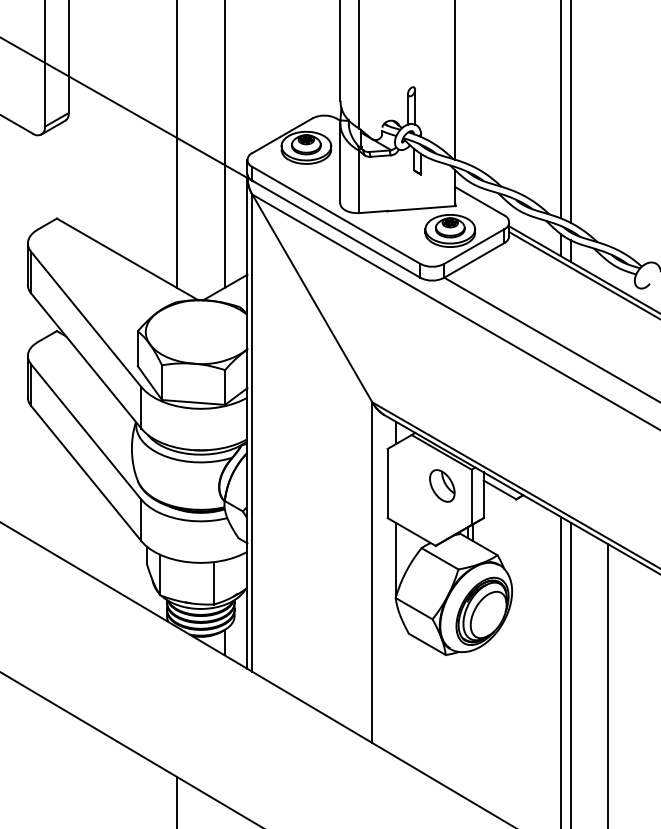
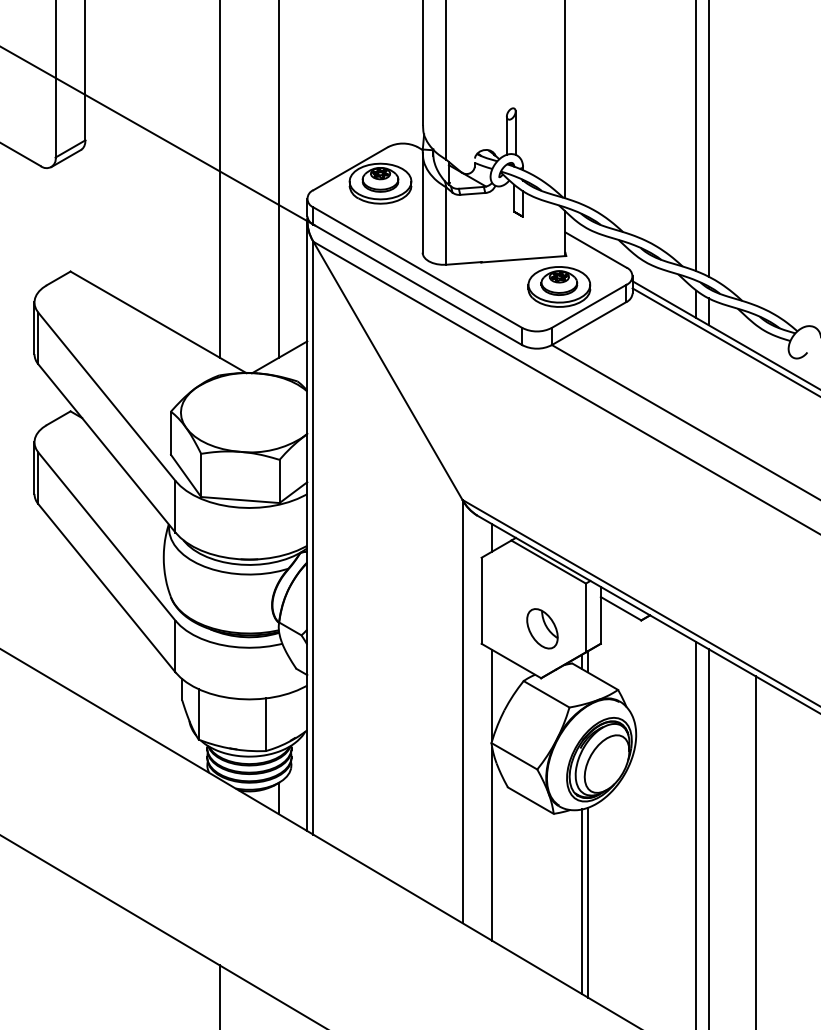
part: (442, 485) -> (542, 628), moved
line: (396, 678) -> (492, 843), added
line: (468, 725) -> (581, 901), added
line: (472, 726) -> (587, 902), added

